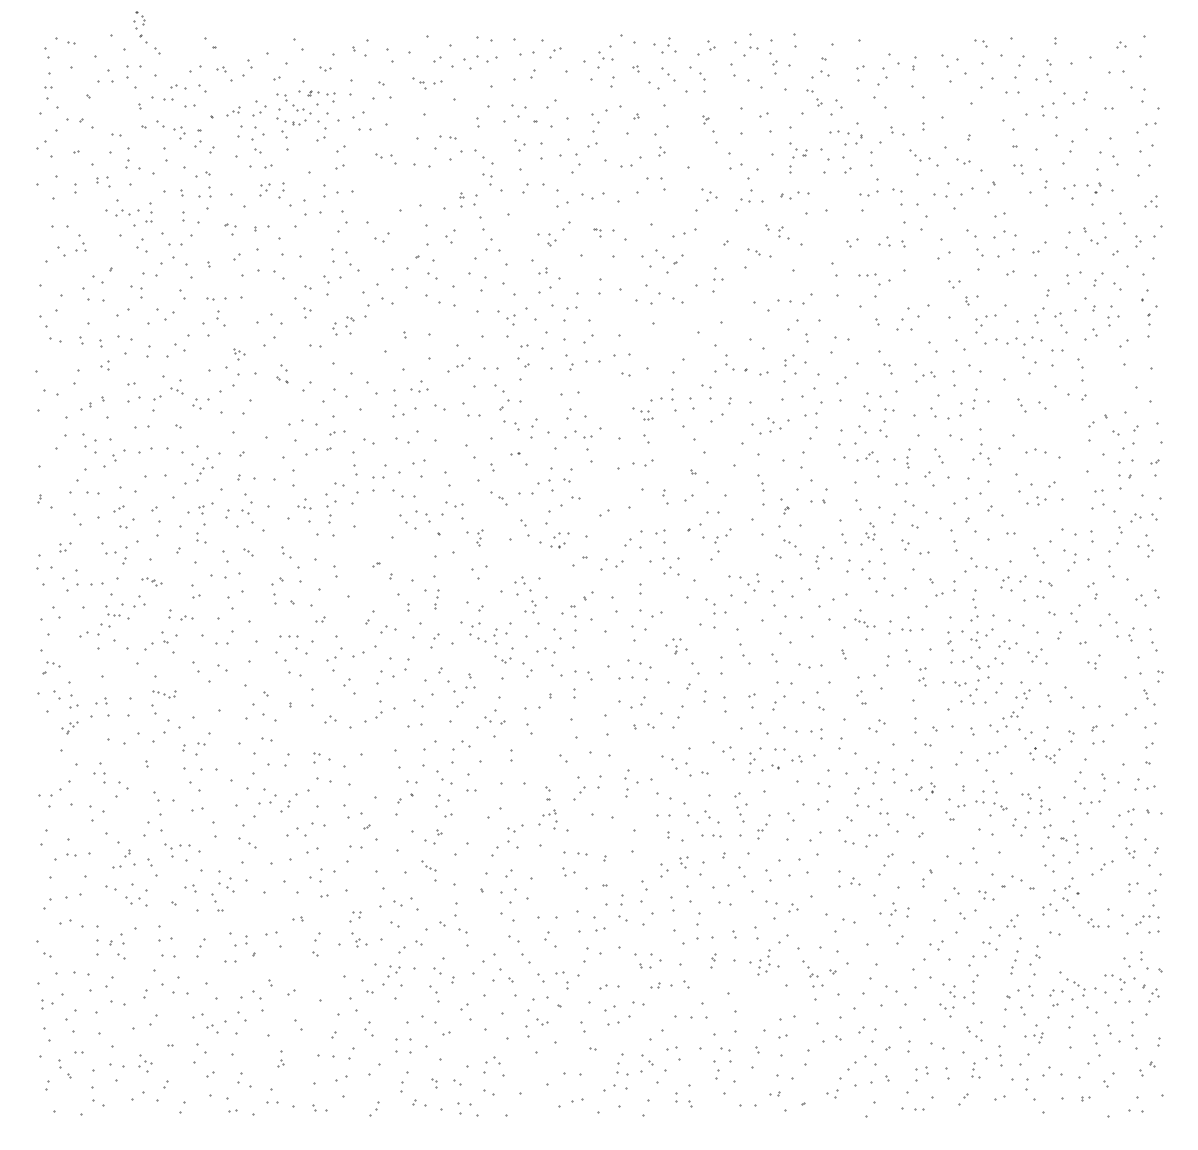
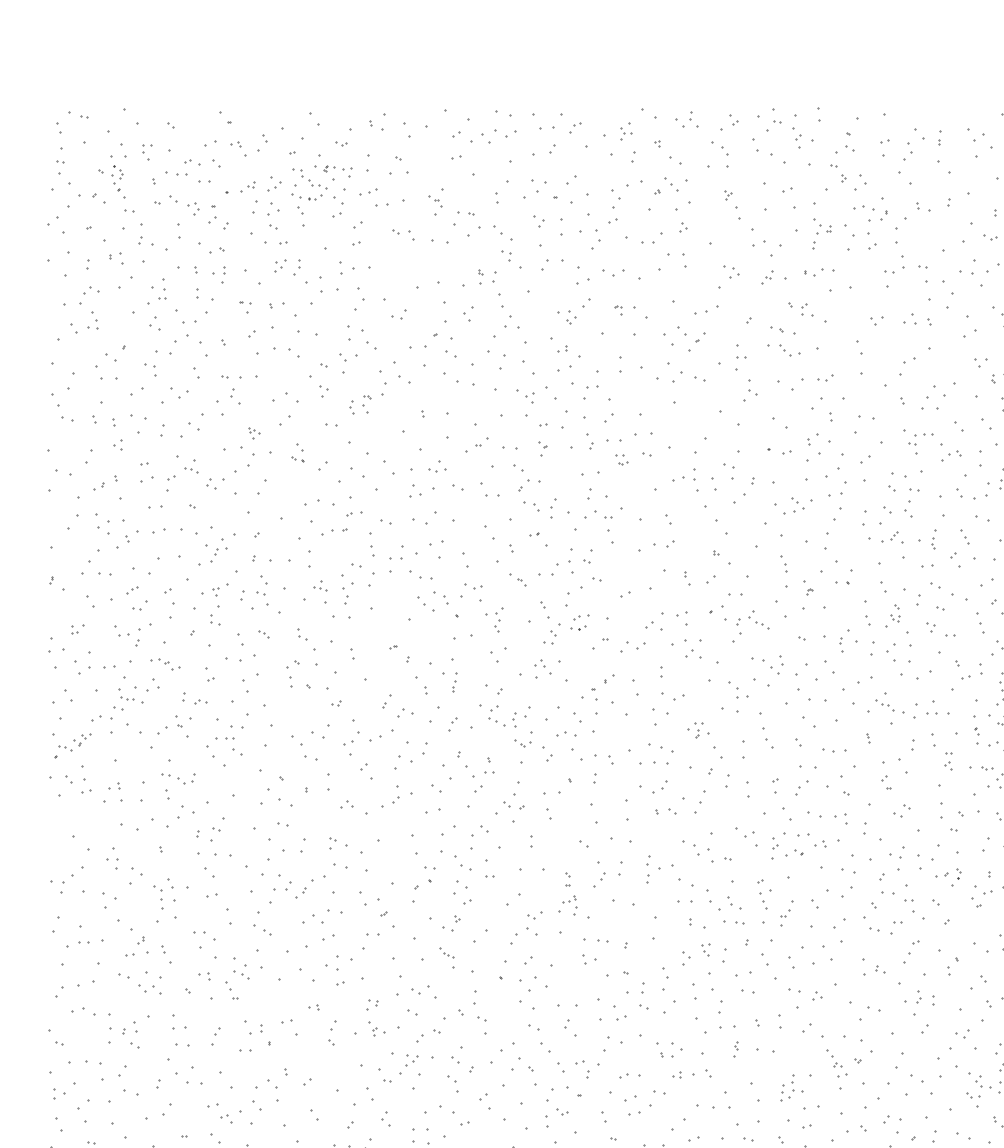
part: (140, 27) -> (118, 181), moved
part: (605, 56) -> (626, 131), size x0.71
part: (668, 74) -> (672, 184), moved
part: (133, 77) -> (146, 152), size x0.62
part: (419, 83) -> (435, 201), moved
part: (351, 116) -> (368, 191), size x0.62
part: (919, 155) -> (788, 350), moved
part: (209, 197) -> (224, 274), size x0.71
part: (744, 200) -> (767, 277), size x0.62
part: (122, 212) -> (90, 289), moved
part: (867, 274) -> (924, 433), moved
part: (801, 299) -> (825, 377), size x0.62
part: (729, 362) -> (752, 388), moved
part: (523, 369) -> (543, 448), size x0.62
part: (646, 415) -> (621, 460), moved
part: (479, 537) -> (498, 619), size x1.43
part: (789, 543) -> (762, 625), moved
part: (151, 581) -> (165, 664), size x1.43
part: (530, 606) -> (550, 636), moved
part: (864, 622) -> (889, 706), size x1.43
part: (288, 636) -> (225, 738), moved
part: (949, 651) -> (975, 735), size x0.71
part: (164, 693) -> (178, 778), size x1.43
part: (69, 727) -> (81, 739), moved
part: (168, 850) -> (158, 892), moved
part: (768, 962) -> (791, 1087), moved

